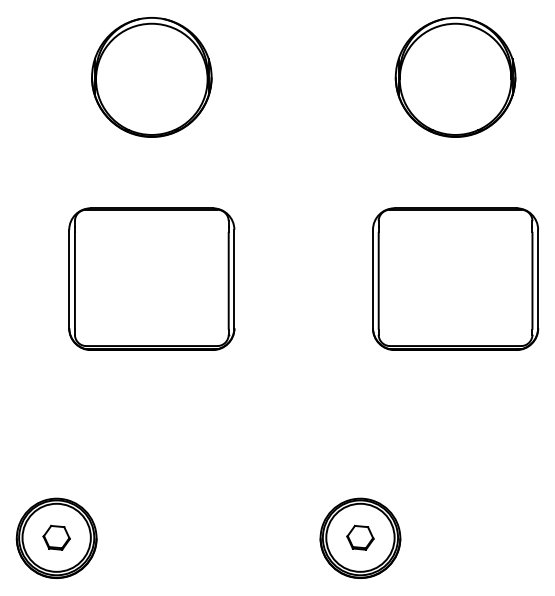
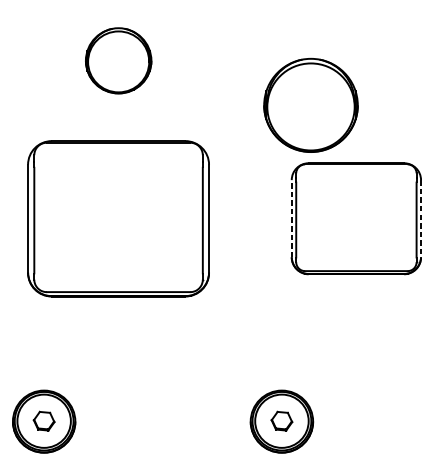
part: (151, 77) -> (118, 60), size x0.7
part: (455, 77) -> (310, 105), moved
part: (151, 278) -> (118, 218), size x1.4
line: (373, 278) -> (292, 218), solid -> dashed
line: (538, 279) -> (421, 219), solid -> dashed

